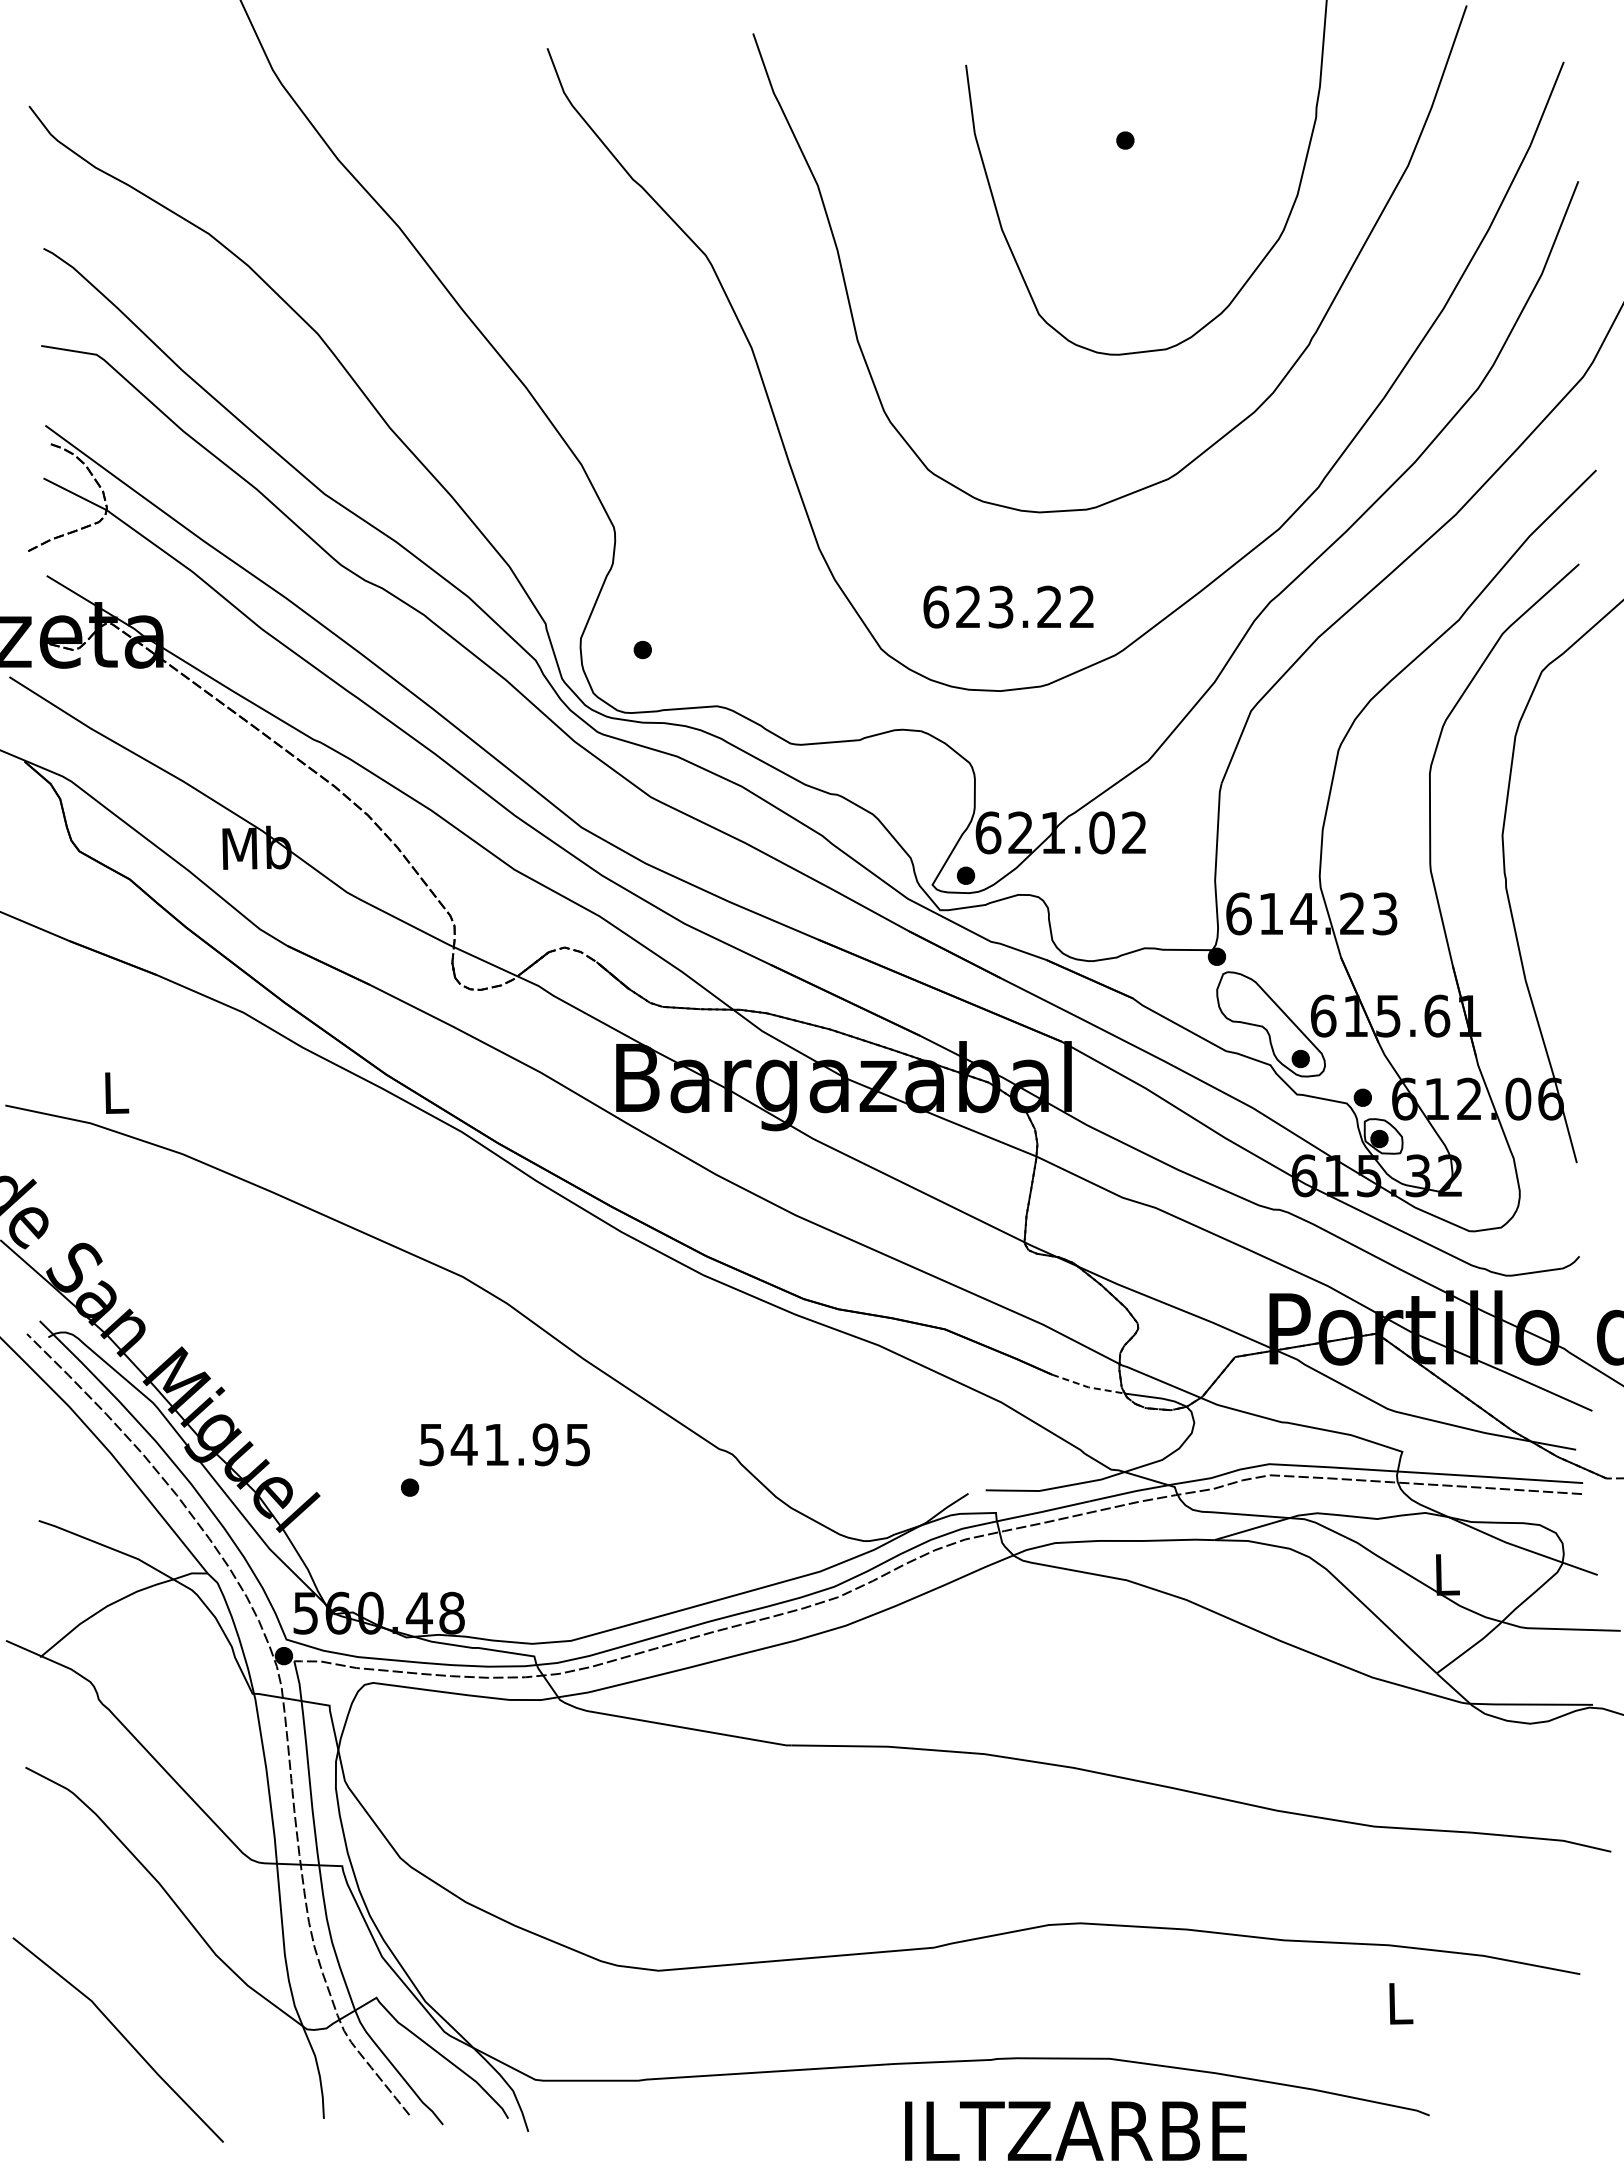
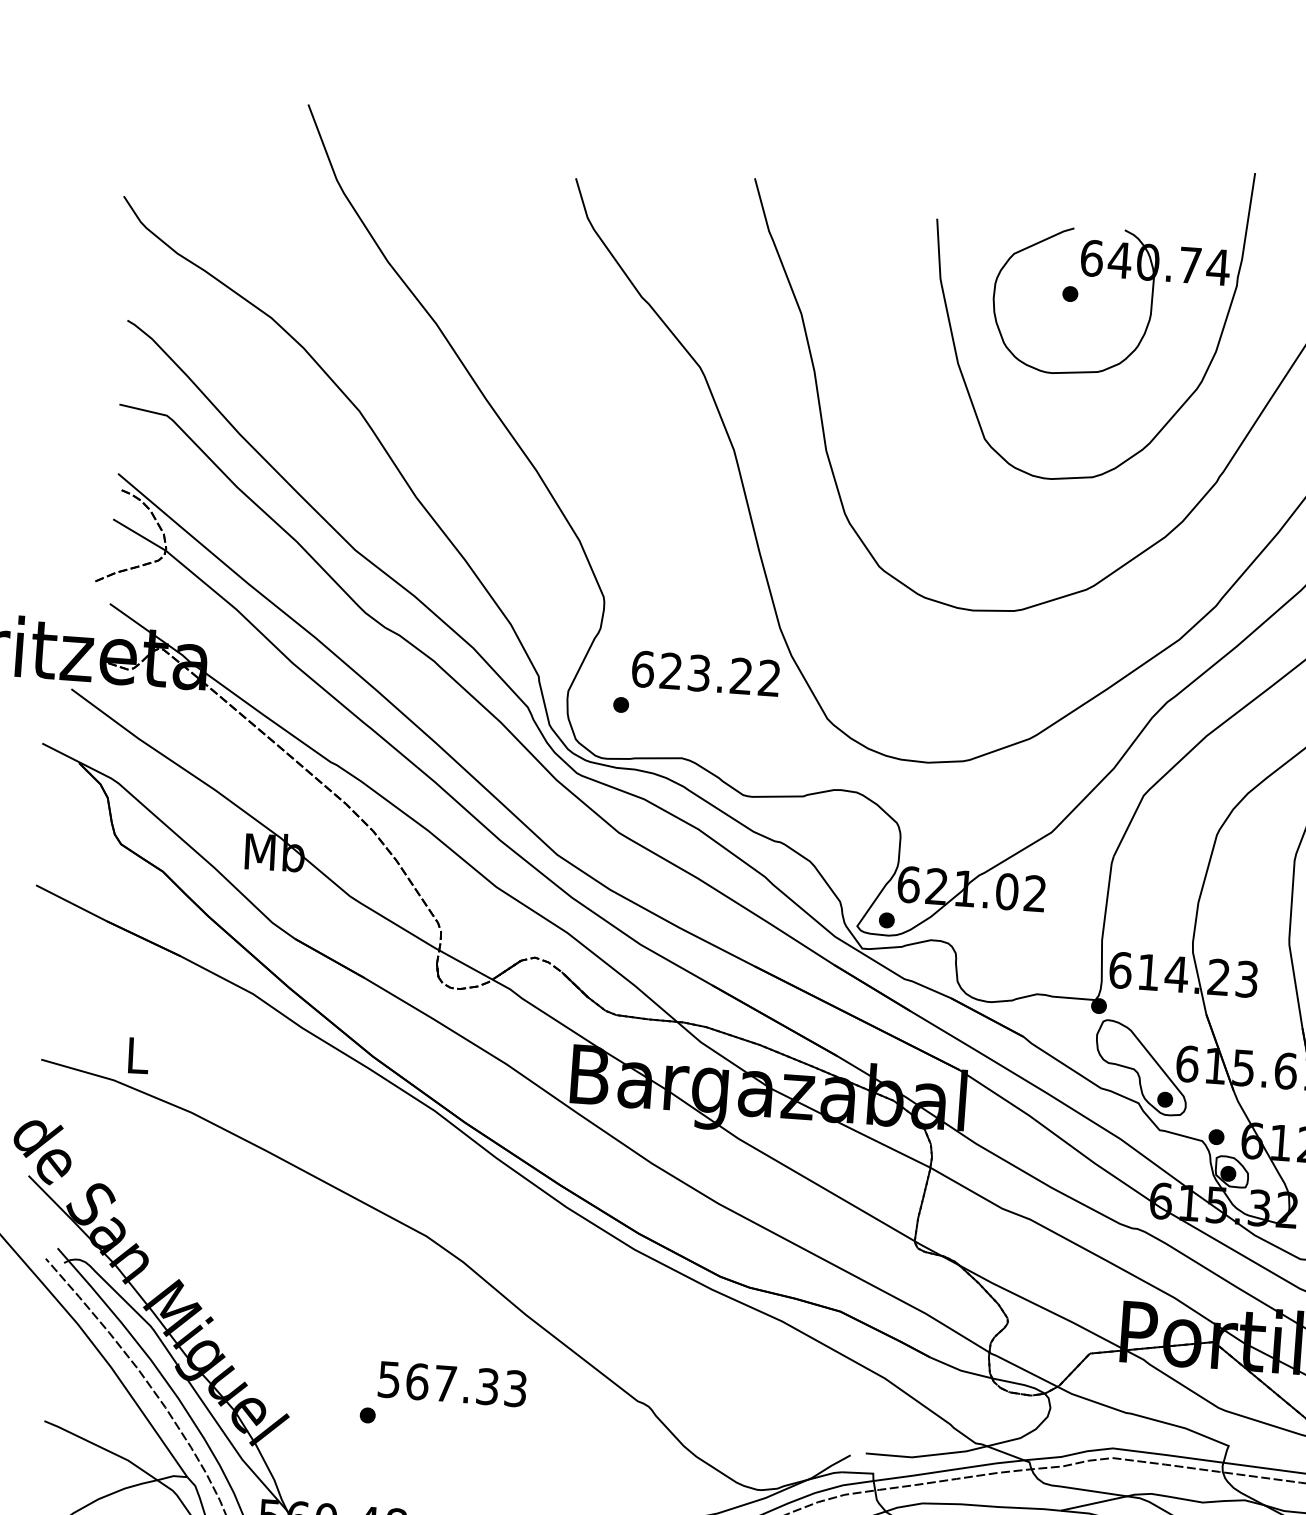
part: (1183, 118) -> (1122, 278), added
text: (1008, 606) -> (705, 673), moved
line: (1088, 1387) -> (961, 1370), dashed -> solid
text: (520, 1444) -> (466, 1384), 541.95 -> 567.33

